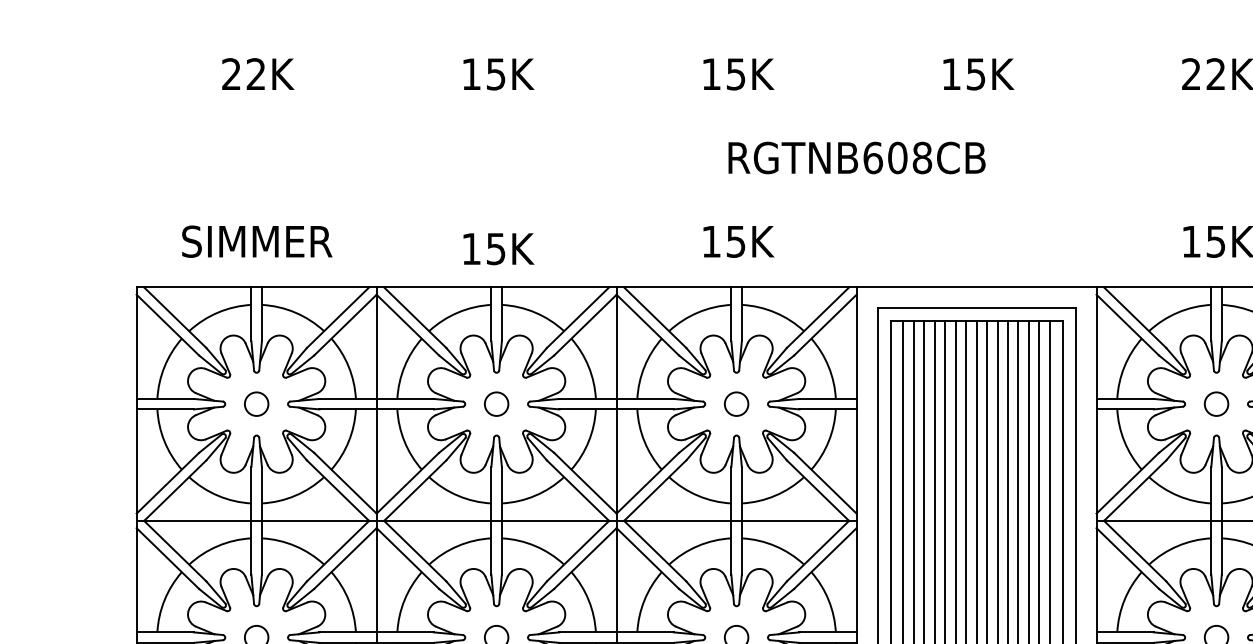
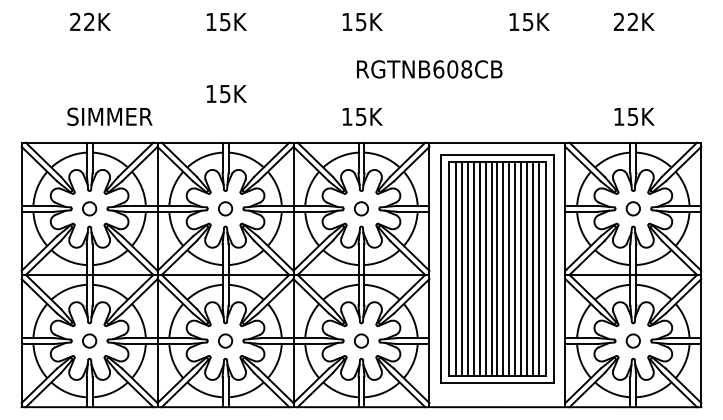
text: (978, 75) -> (529, 22), moved
text: (256, 241) -> (109, 116), moved
text: (498, 249) -> (226, 94), moved

